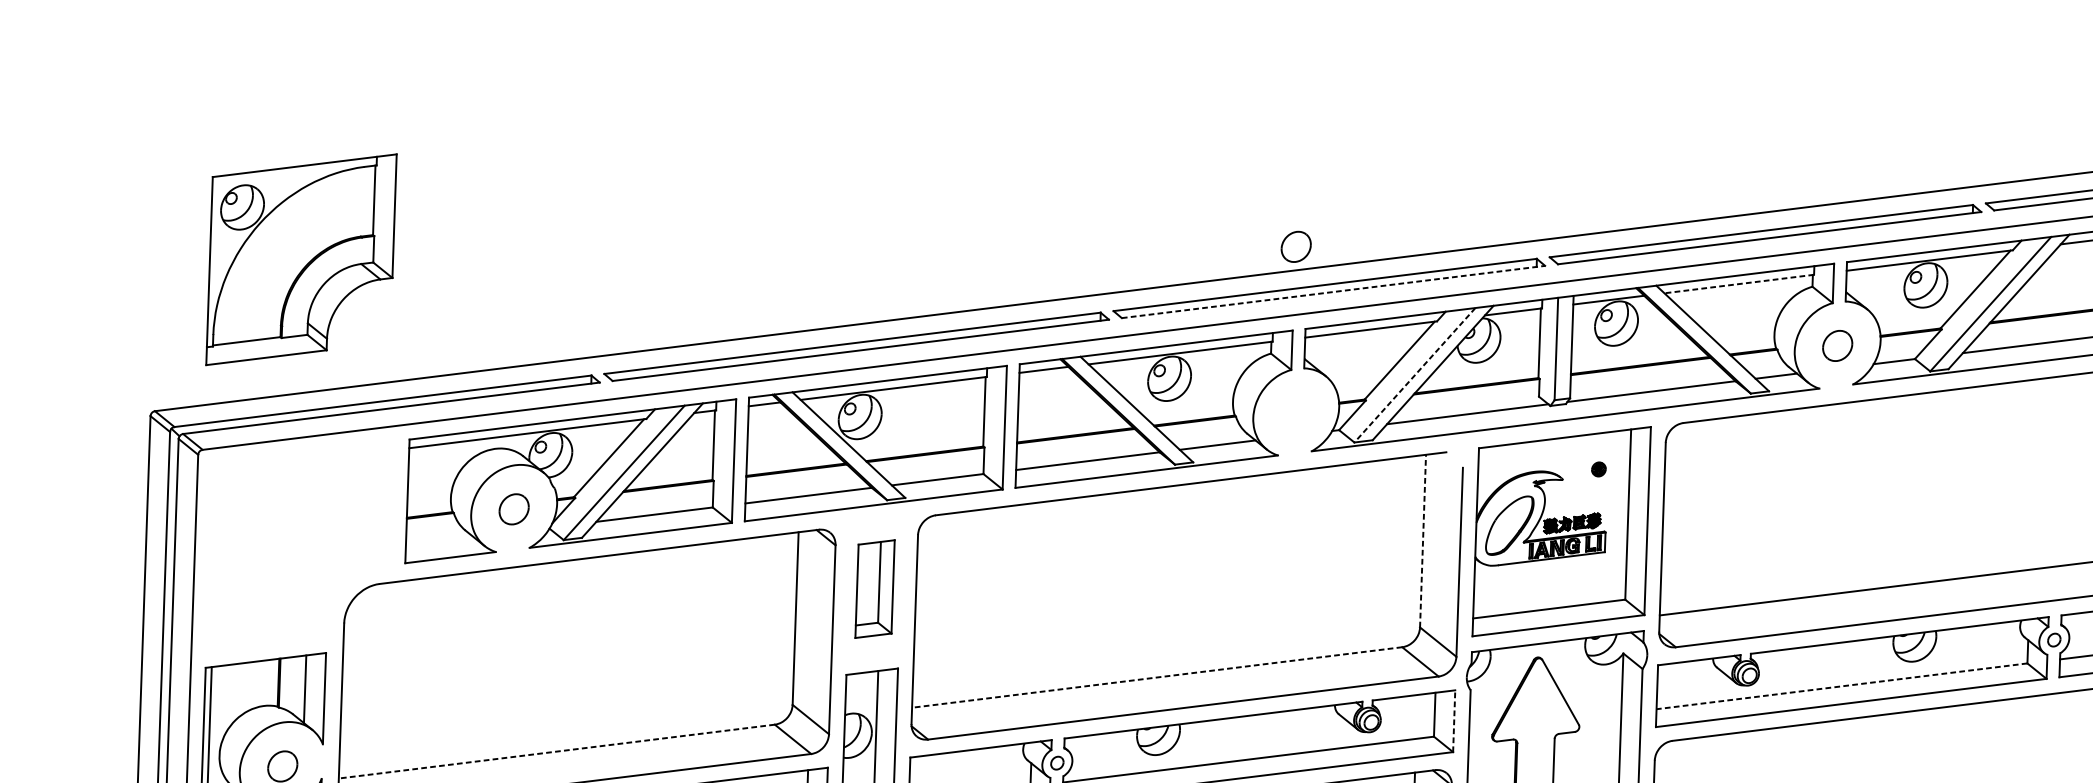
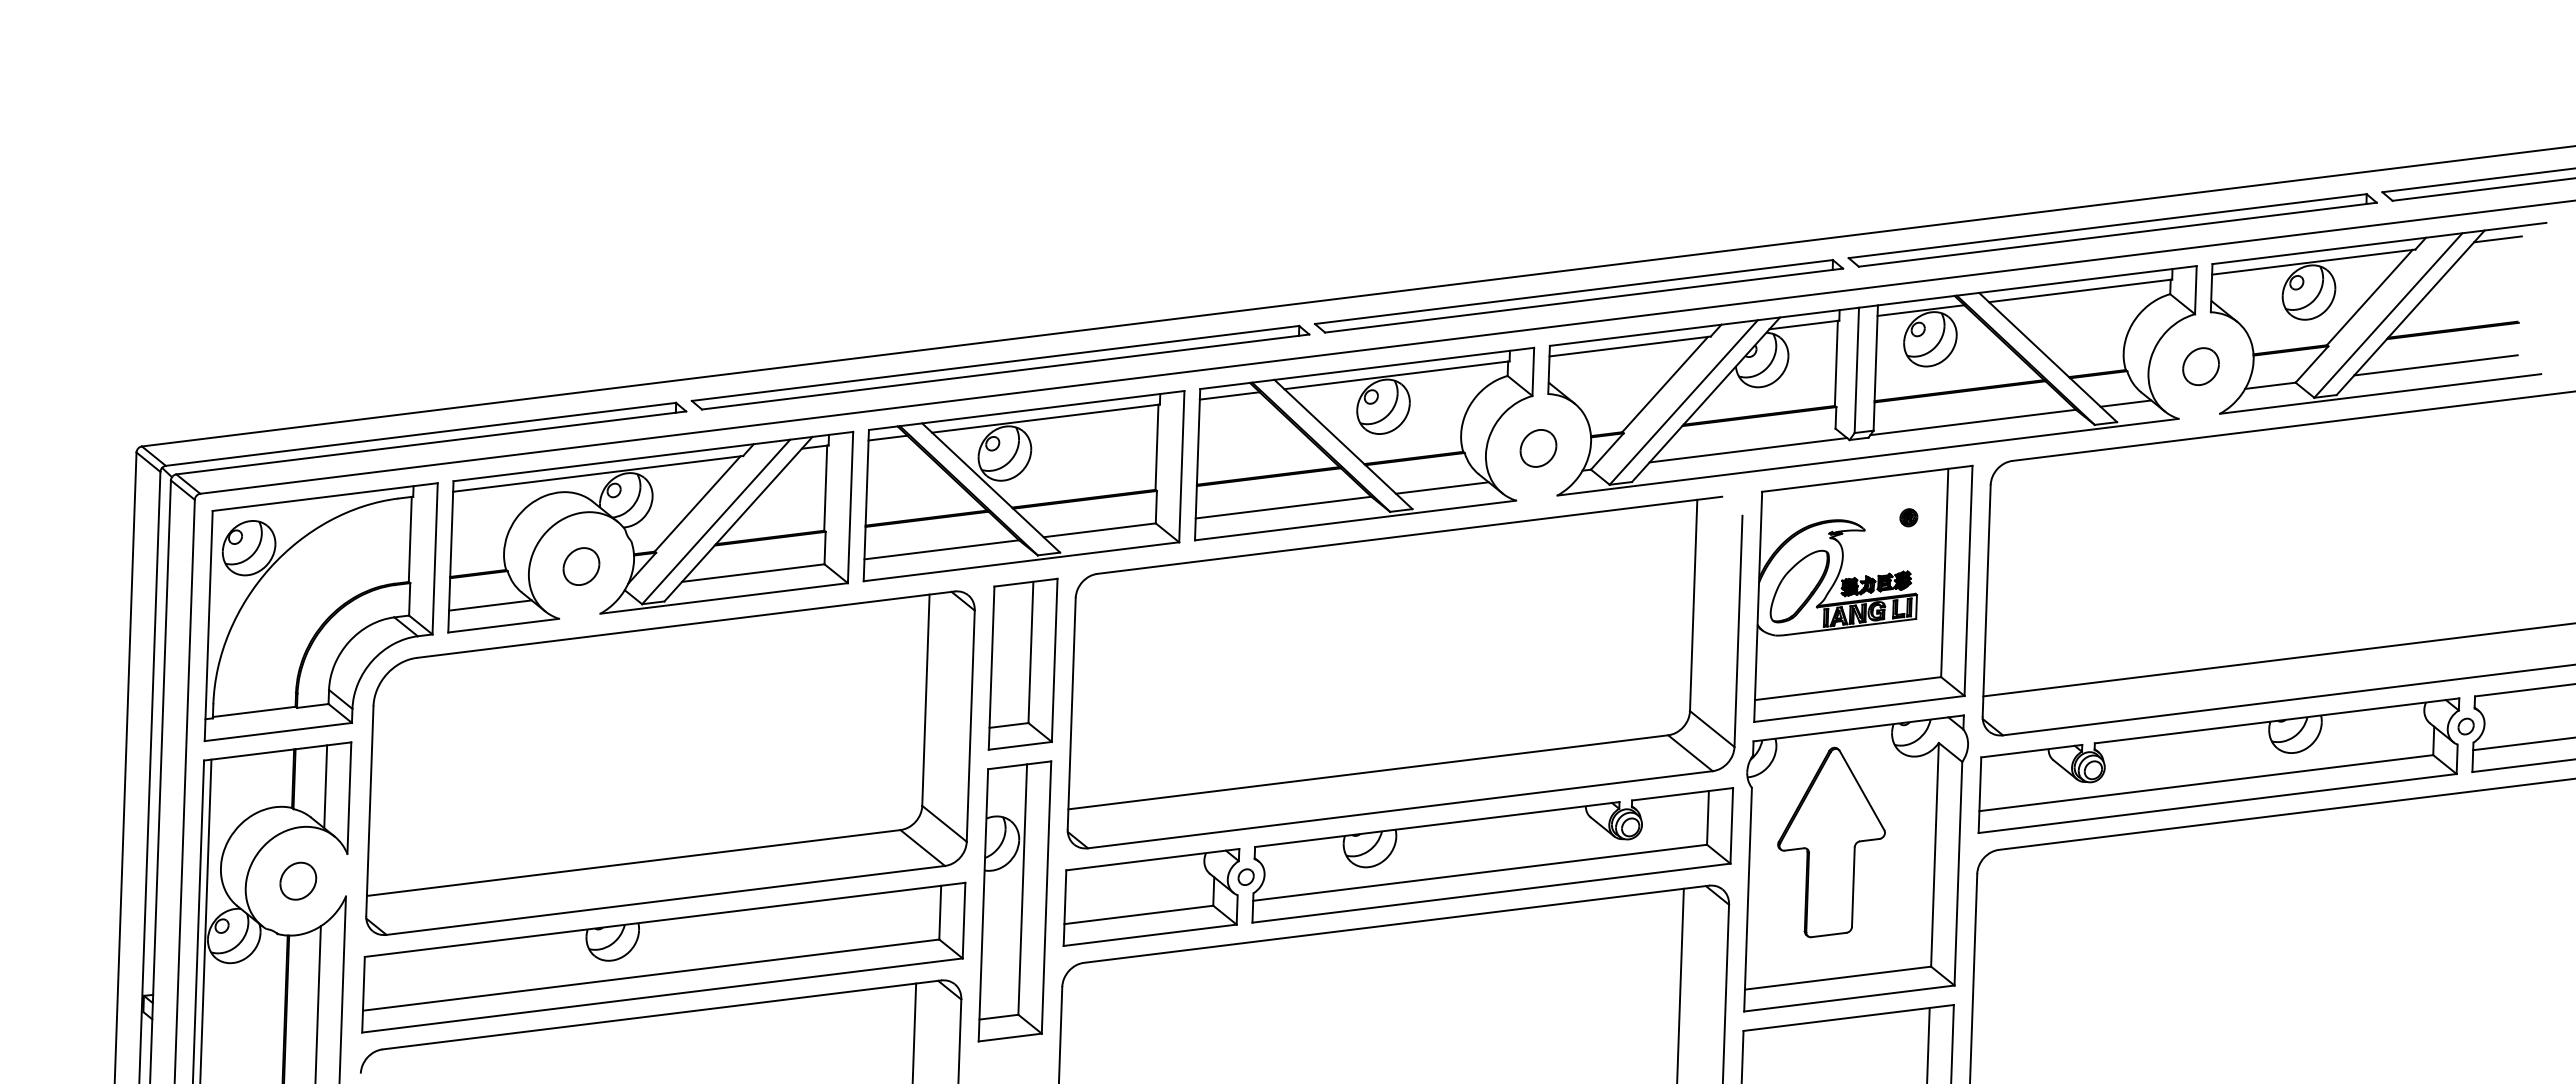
part: (1296, 246) -> (1538, 448), moved
part: (300, 260) -> (320, 612), moved
line: (1739, 283) -> (2080, 290), dashed -> solid
line: (1333, 291) -> (1584, 300), dashed -> solid
line: (1414, 375) -> (1683, 402), dashed -> solid
line: (439, 541) -> (490, 605), added
line: (1422, 541) -> (1693, 605), dashed -> solid
part: (874, 588) -> (1022, 663), size x1.43
line: (1156, 677) -> (1367, 772), dashed -> solid
line: (1842, 686) -> (2206, 783), dashed -> solid
line: (1453, 720) -> (1731, 825), dashed -> solid
line: (556, 751) -> (633, 863), dashed -> solid

